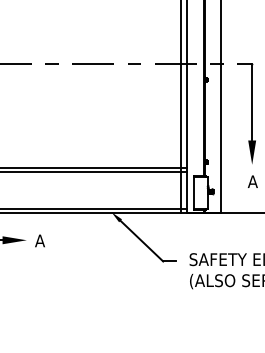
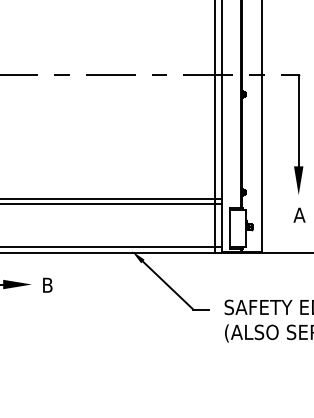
text: (40, 240) -> (47, 284), A -> B

